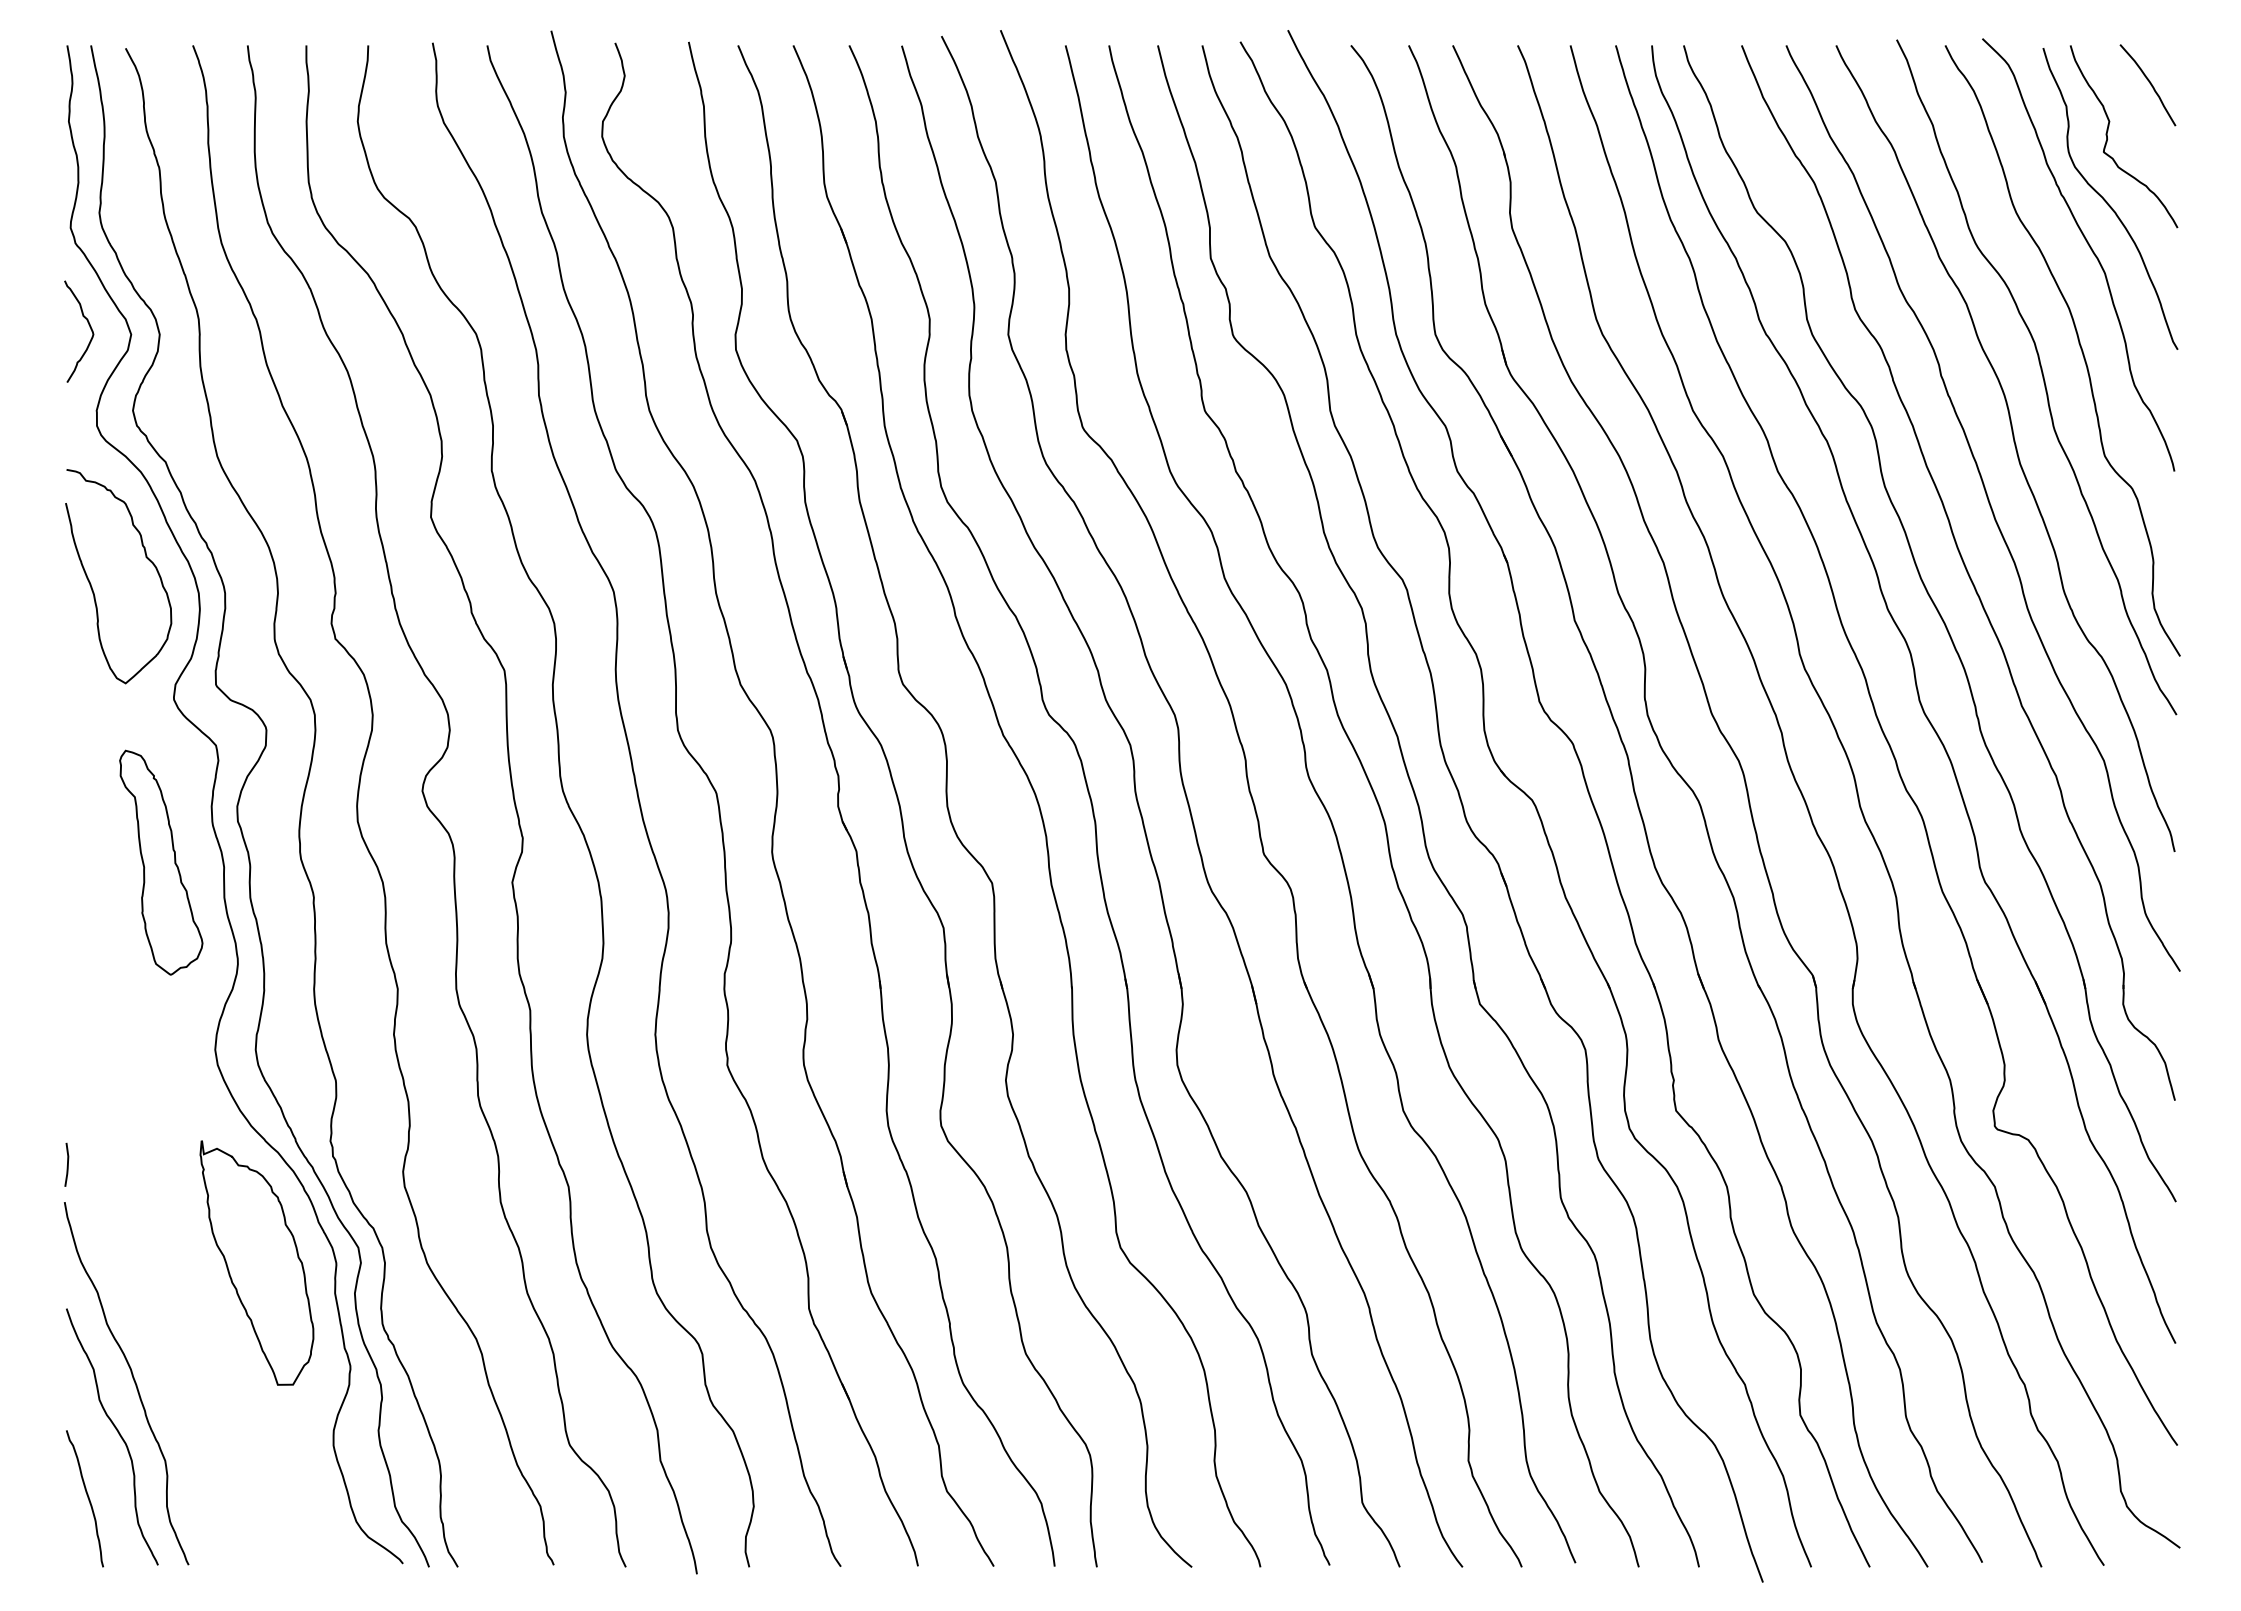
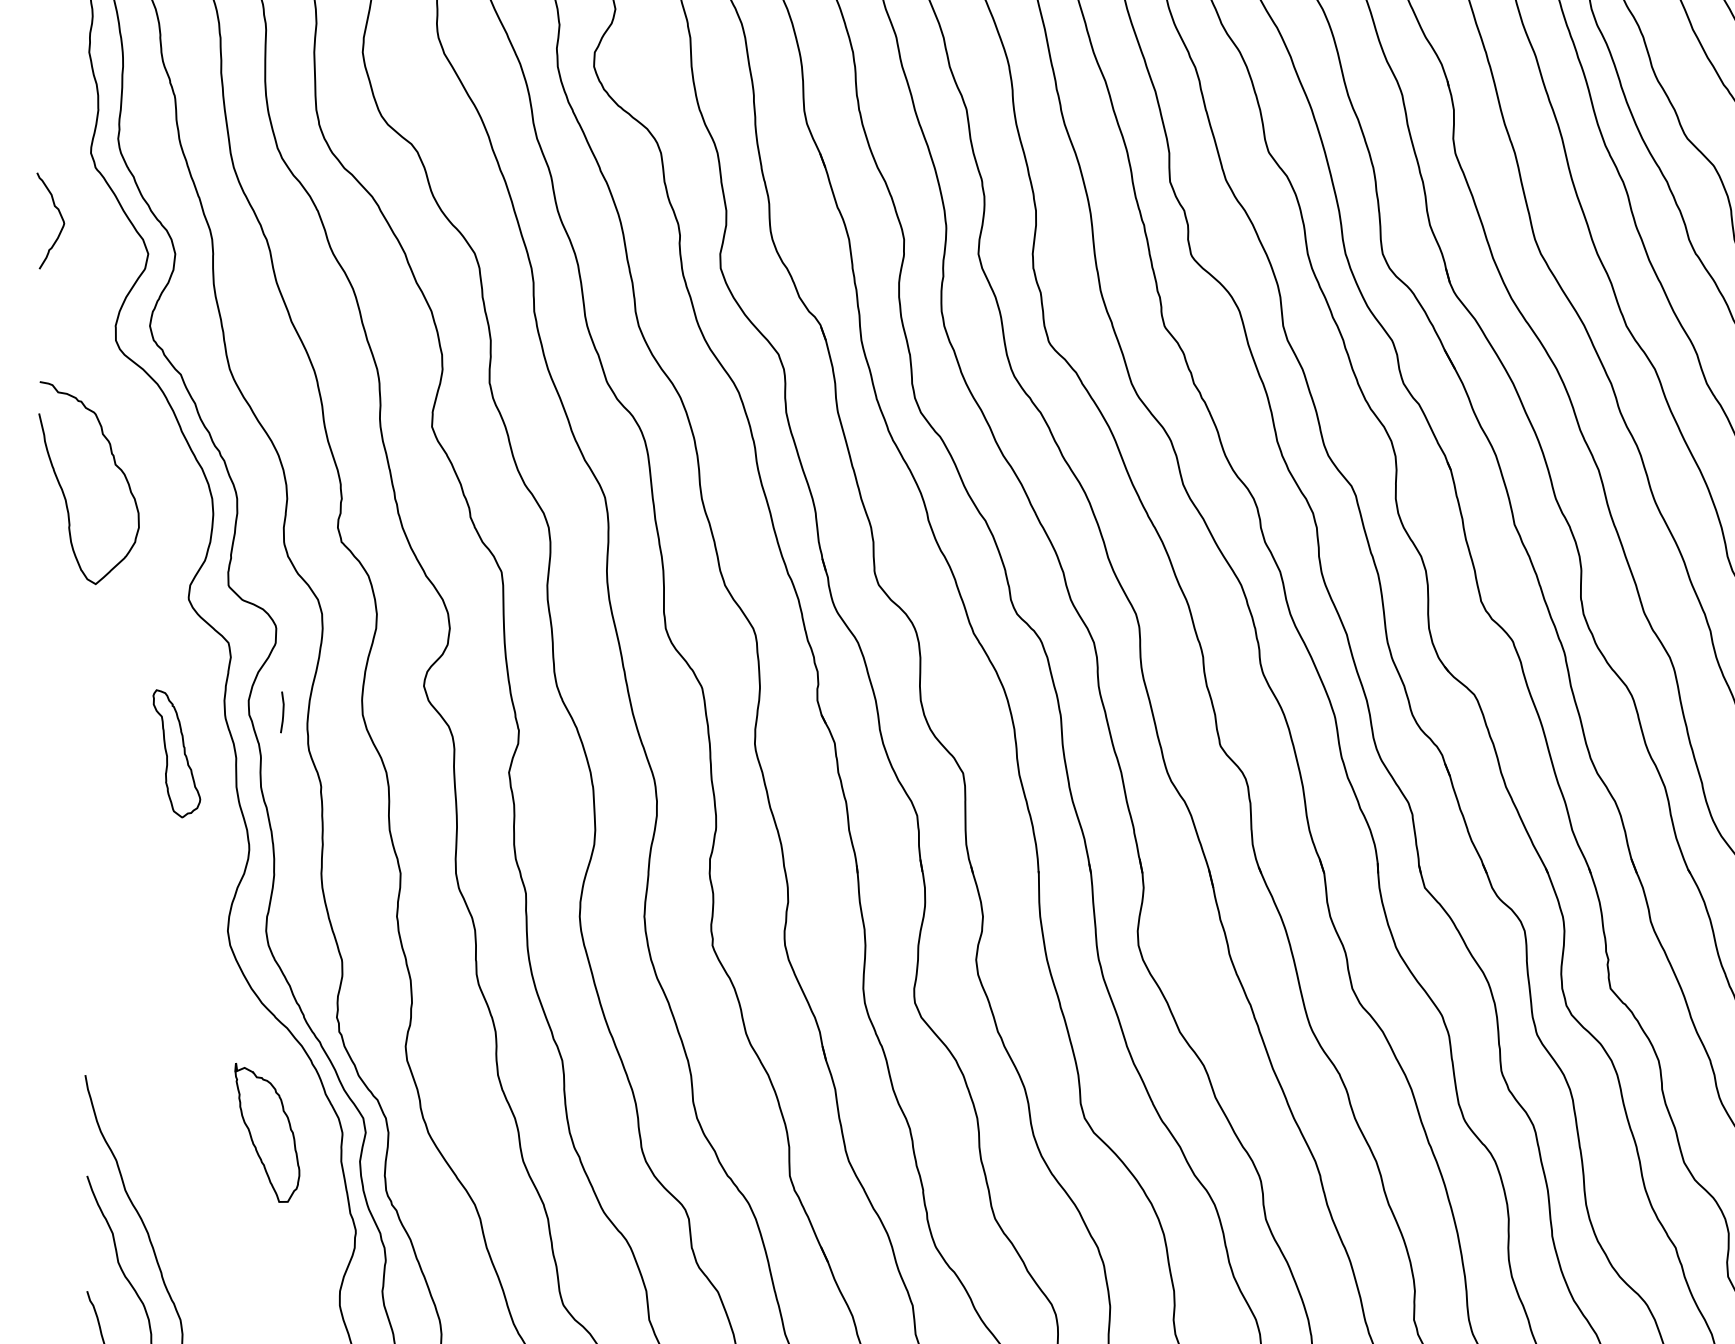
curve: (89, 327) -> (60, 217), moved
curve: (92, 586) -> (64, 492), moved
part: (161, 862) -> (176, 753), size x0.6
line: (67, 1164) -> (282, 712), moved
part: (256, 1262) -> (266, 1132), size x0.6

